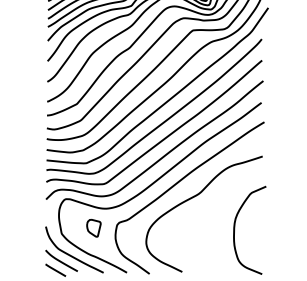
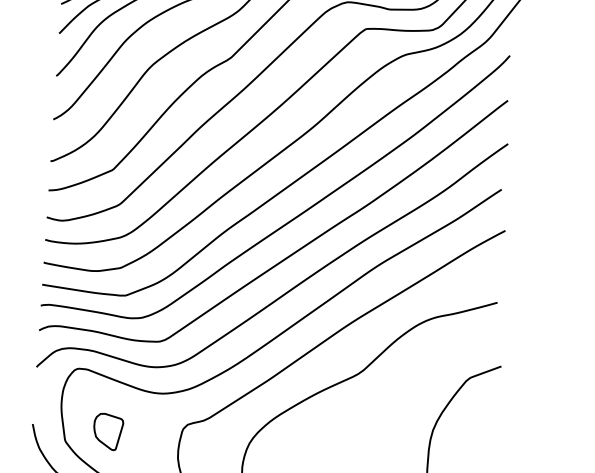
part: (93, 227) -> (107, 430), moved

